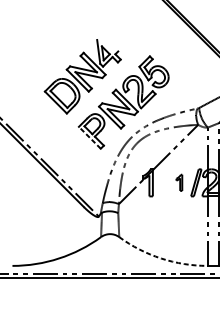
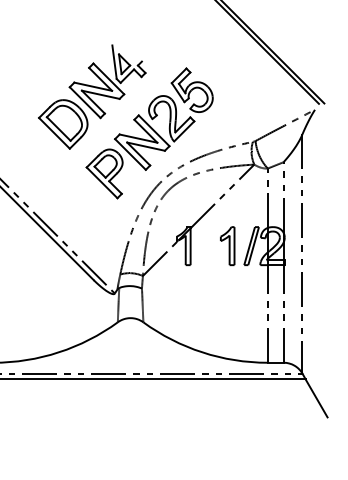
line: (90, 137) -> (102, 182), dashed -> solid
part: (179, 182) -> (227, 245), size x1.67
arc: (161, 258) -> (202, 352), dashed -> solid

